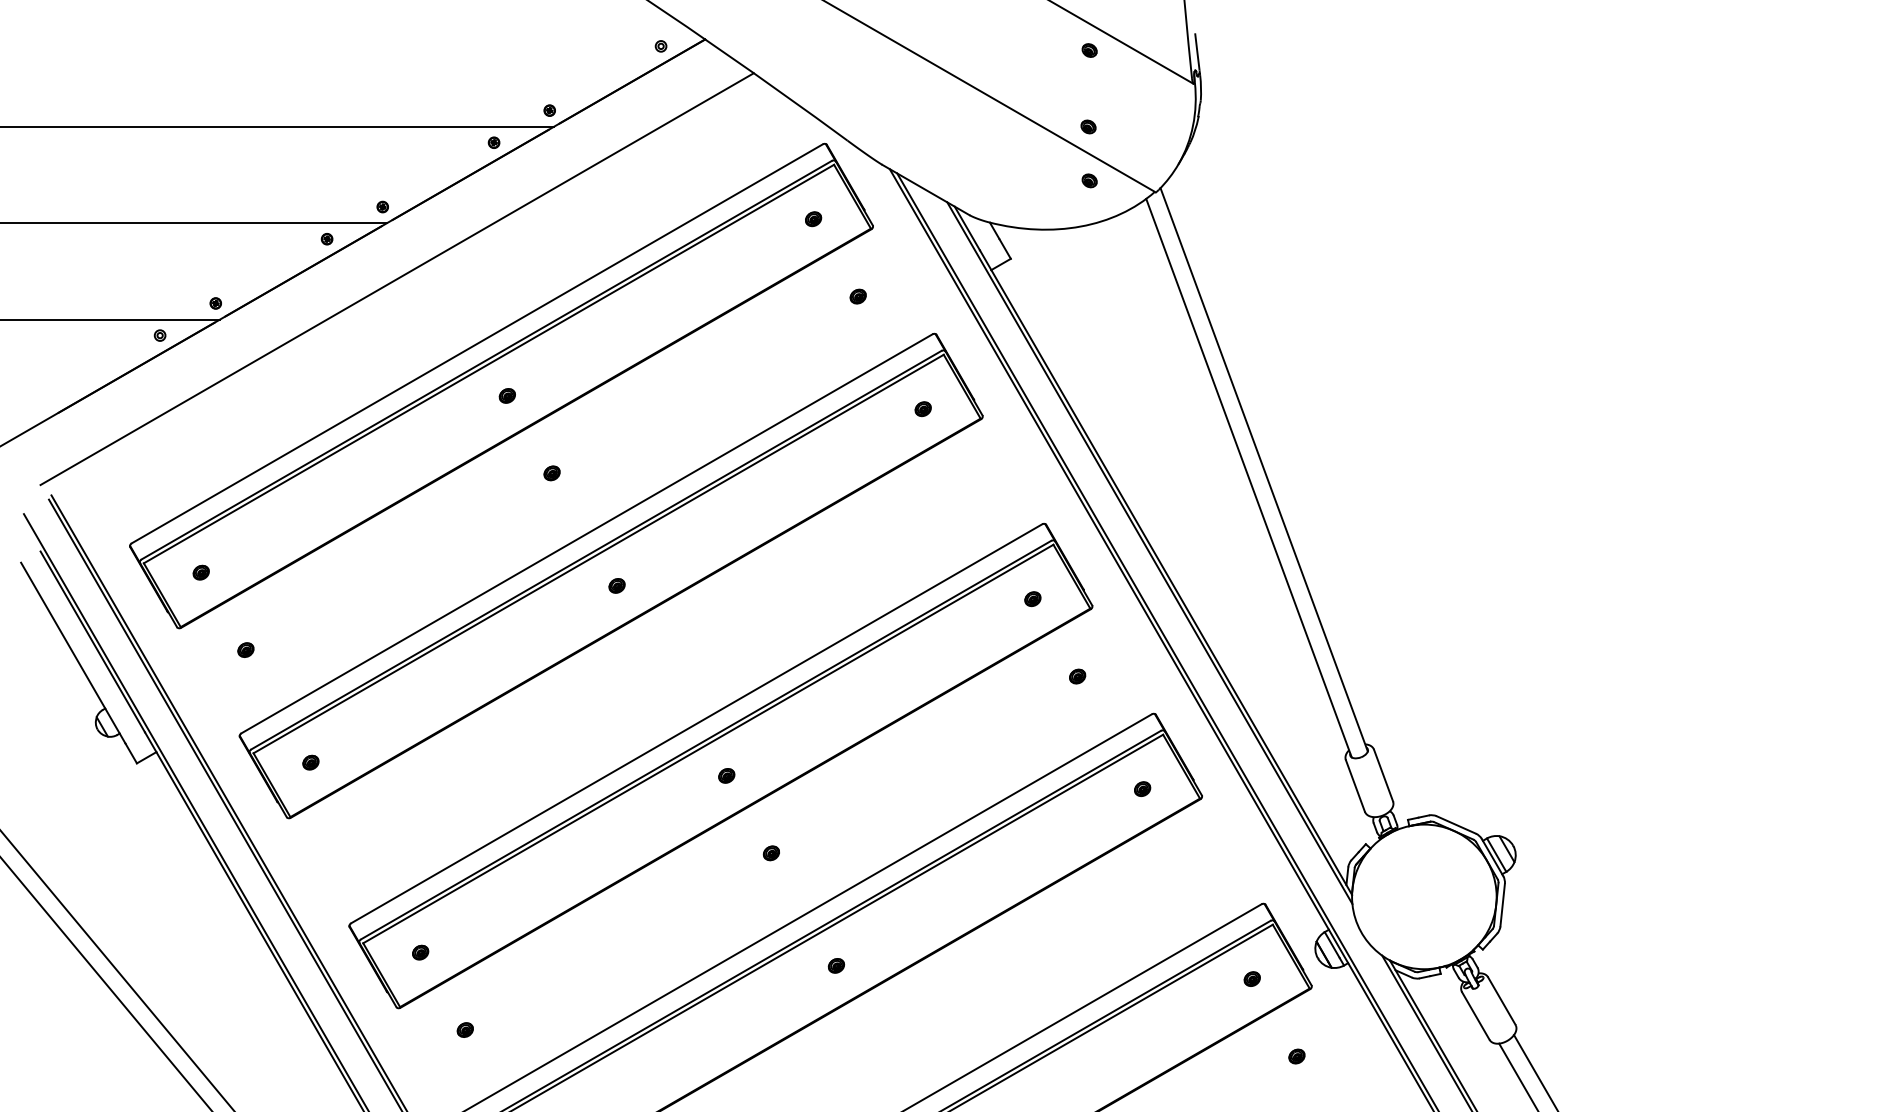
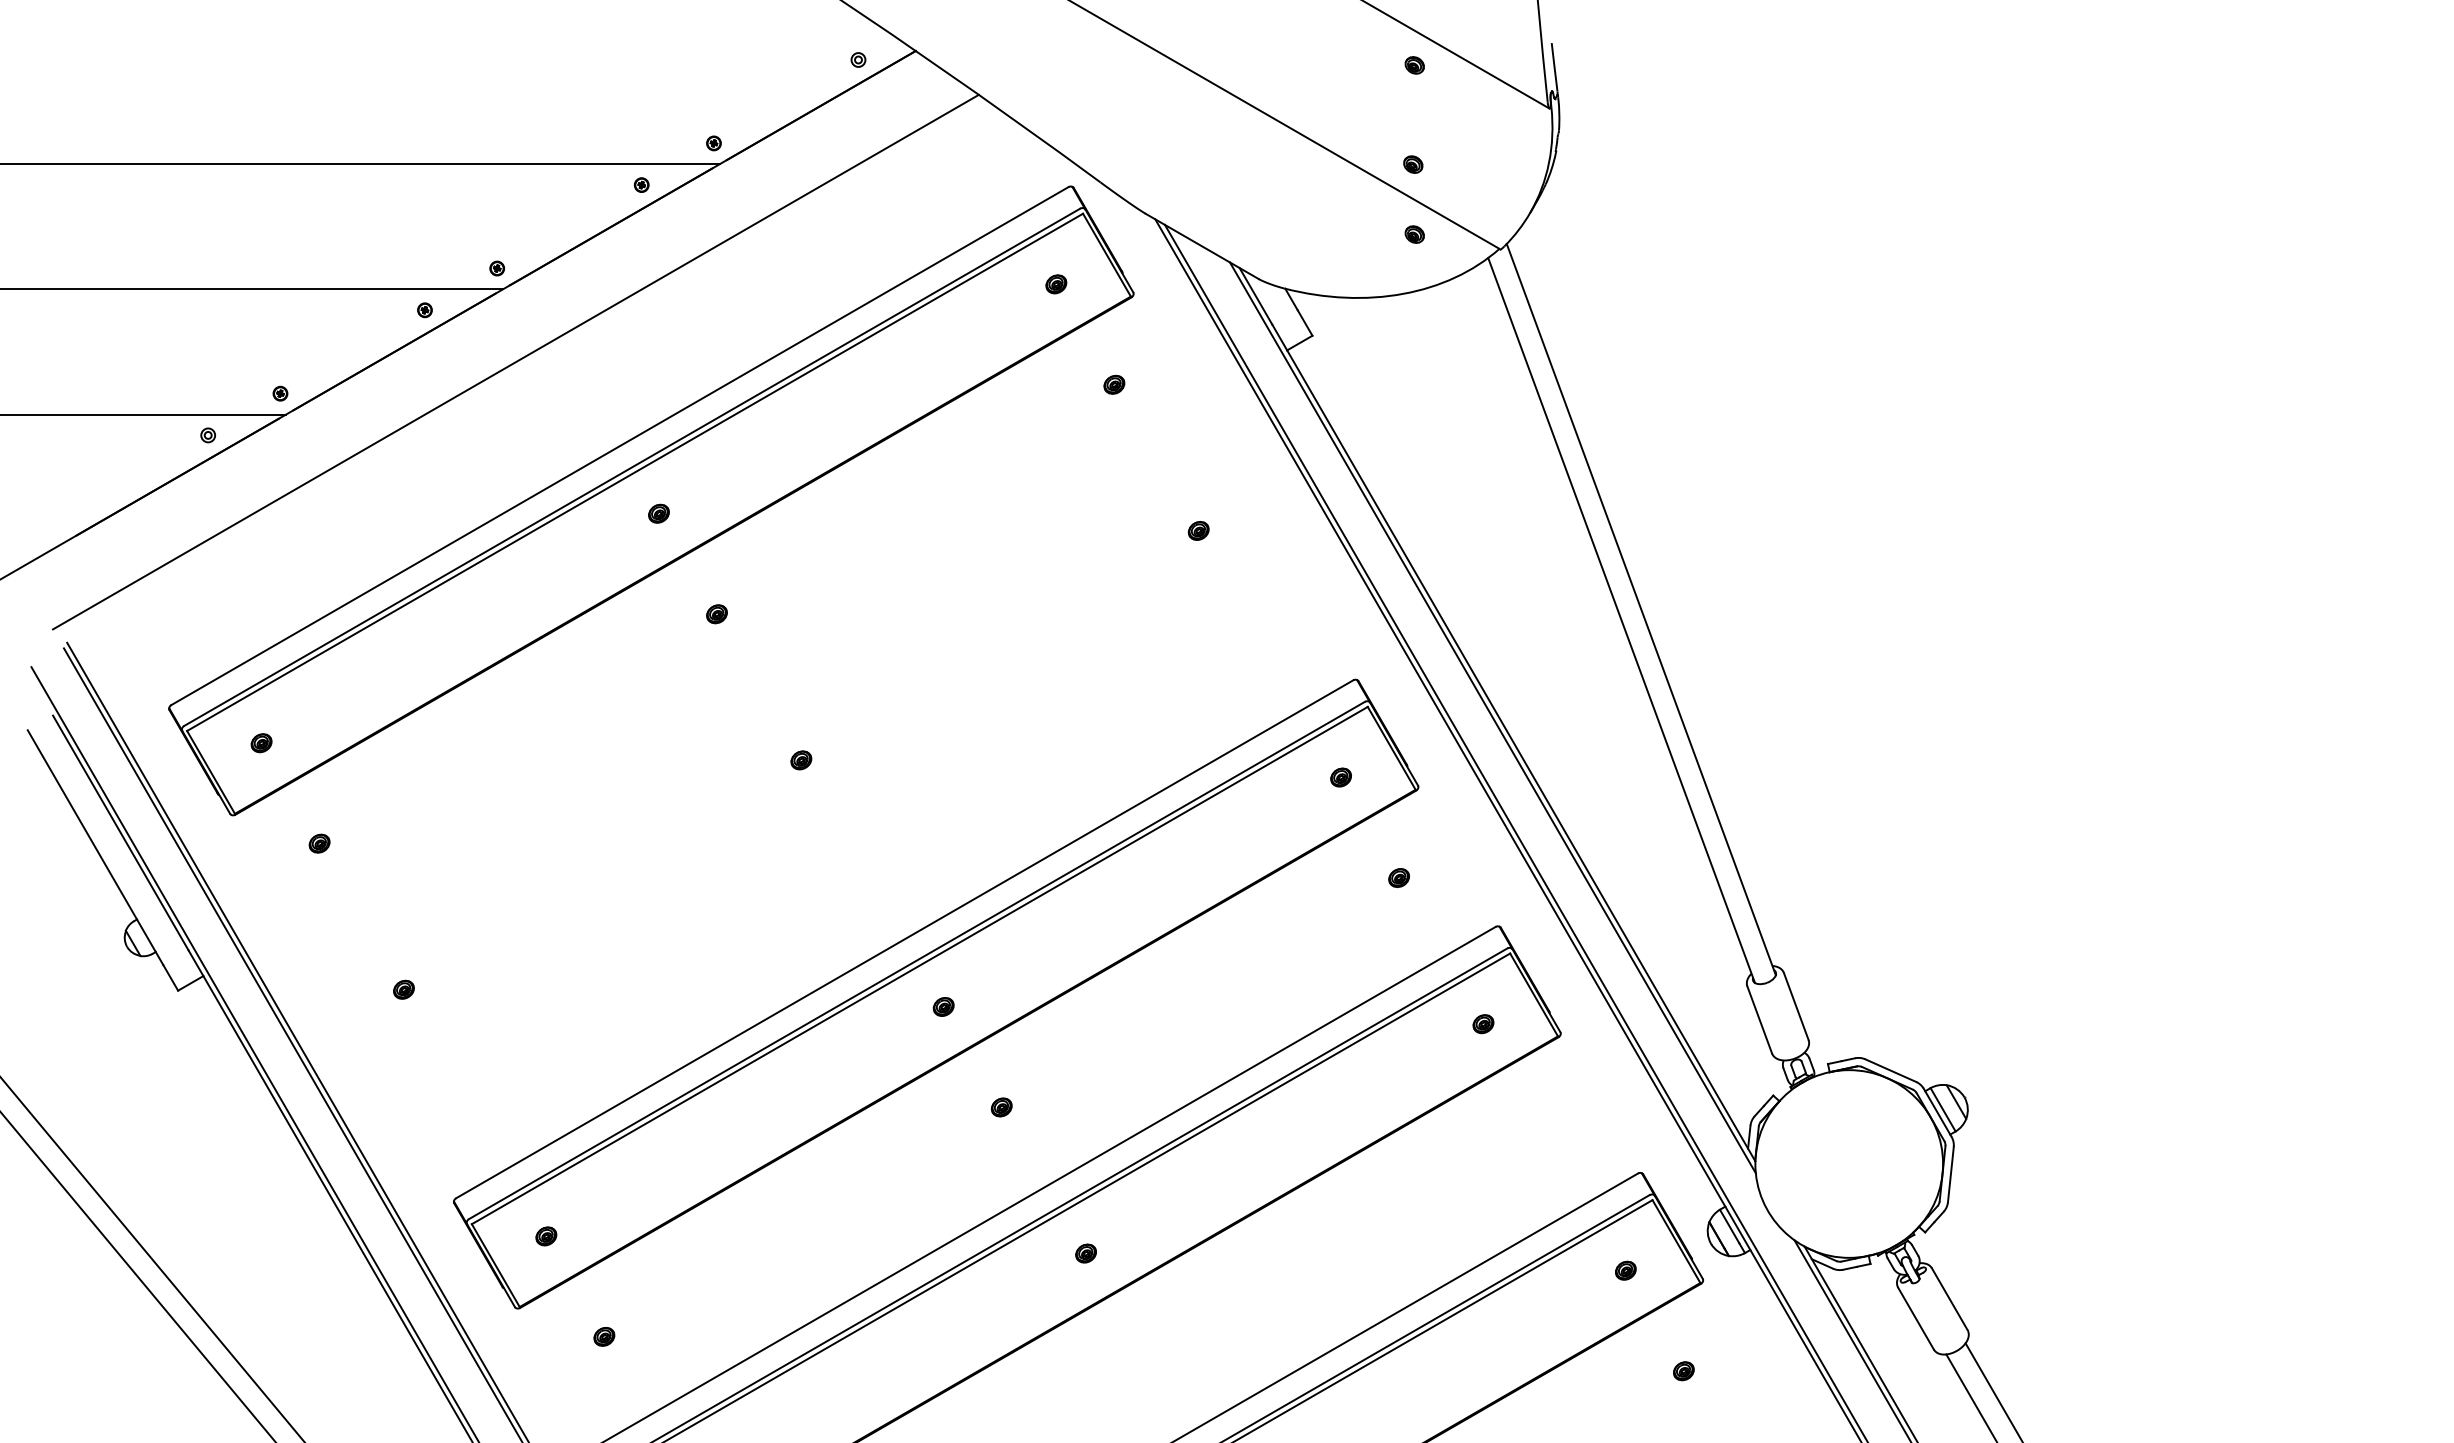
part: (611, 576) -> (793, 747), removed

